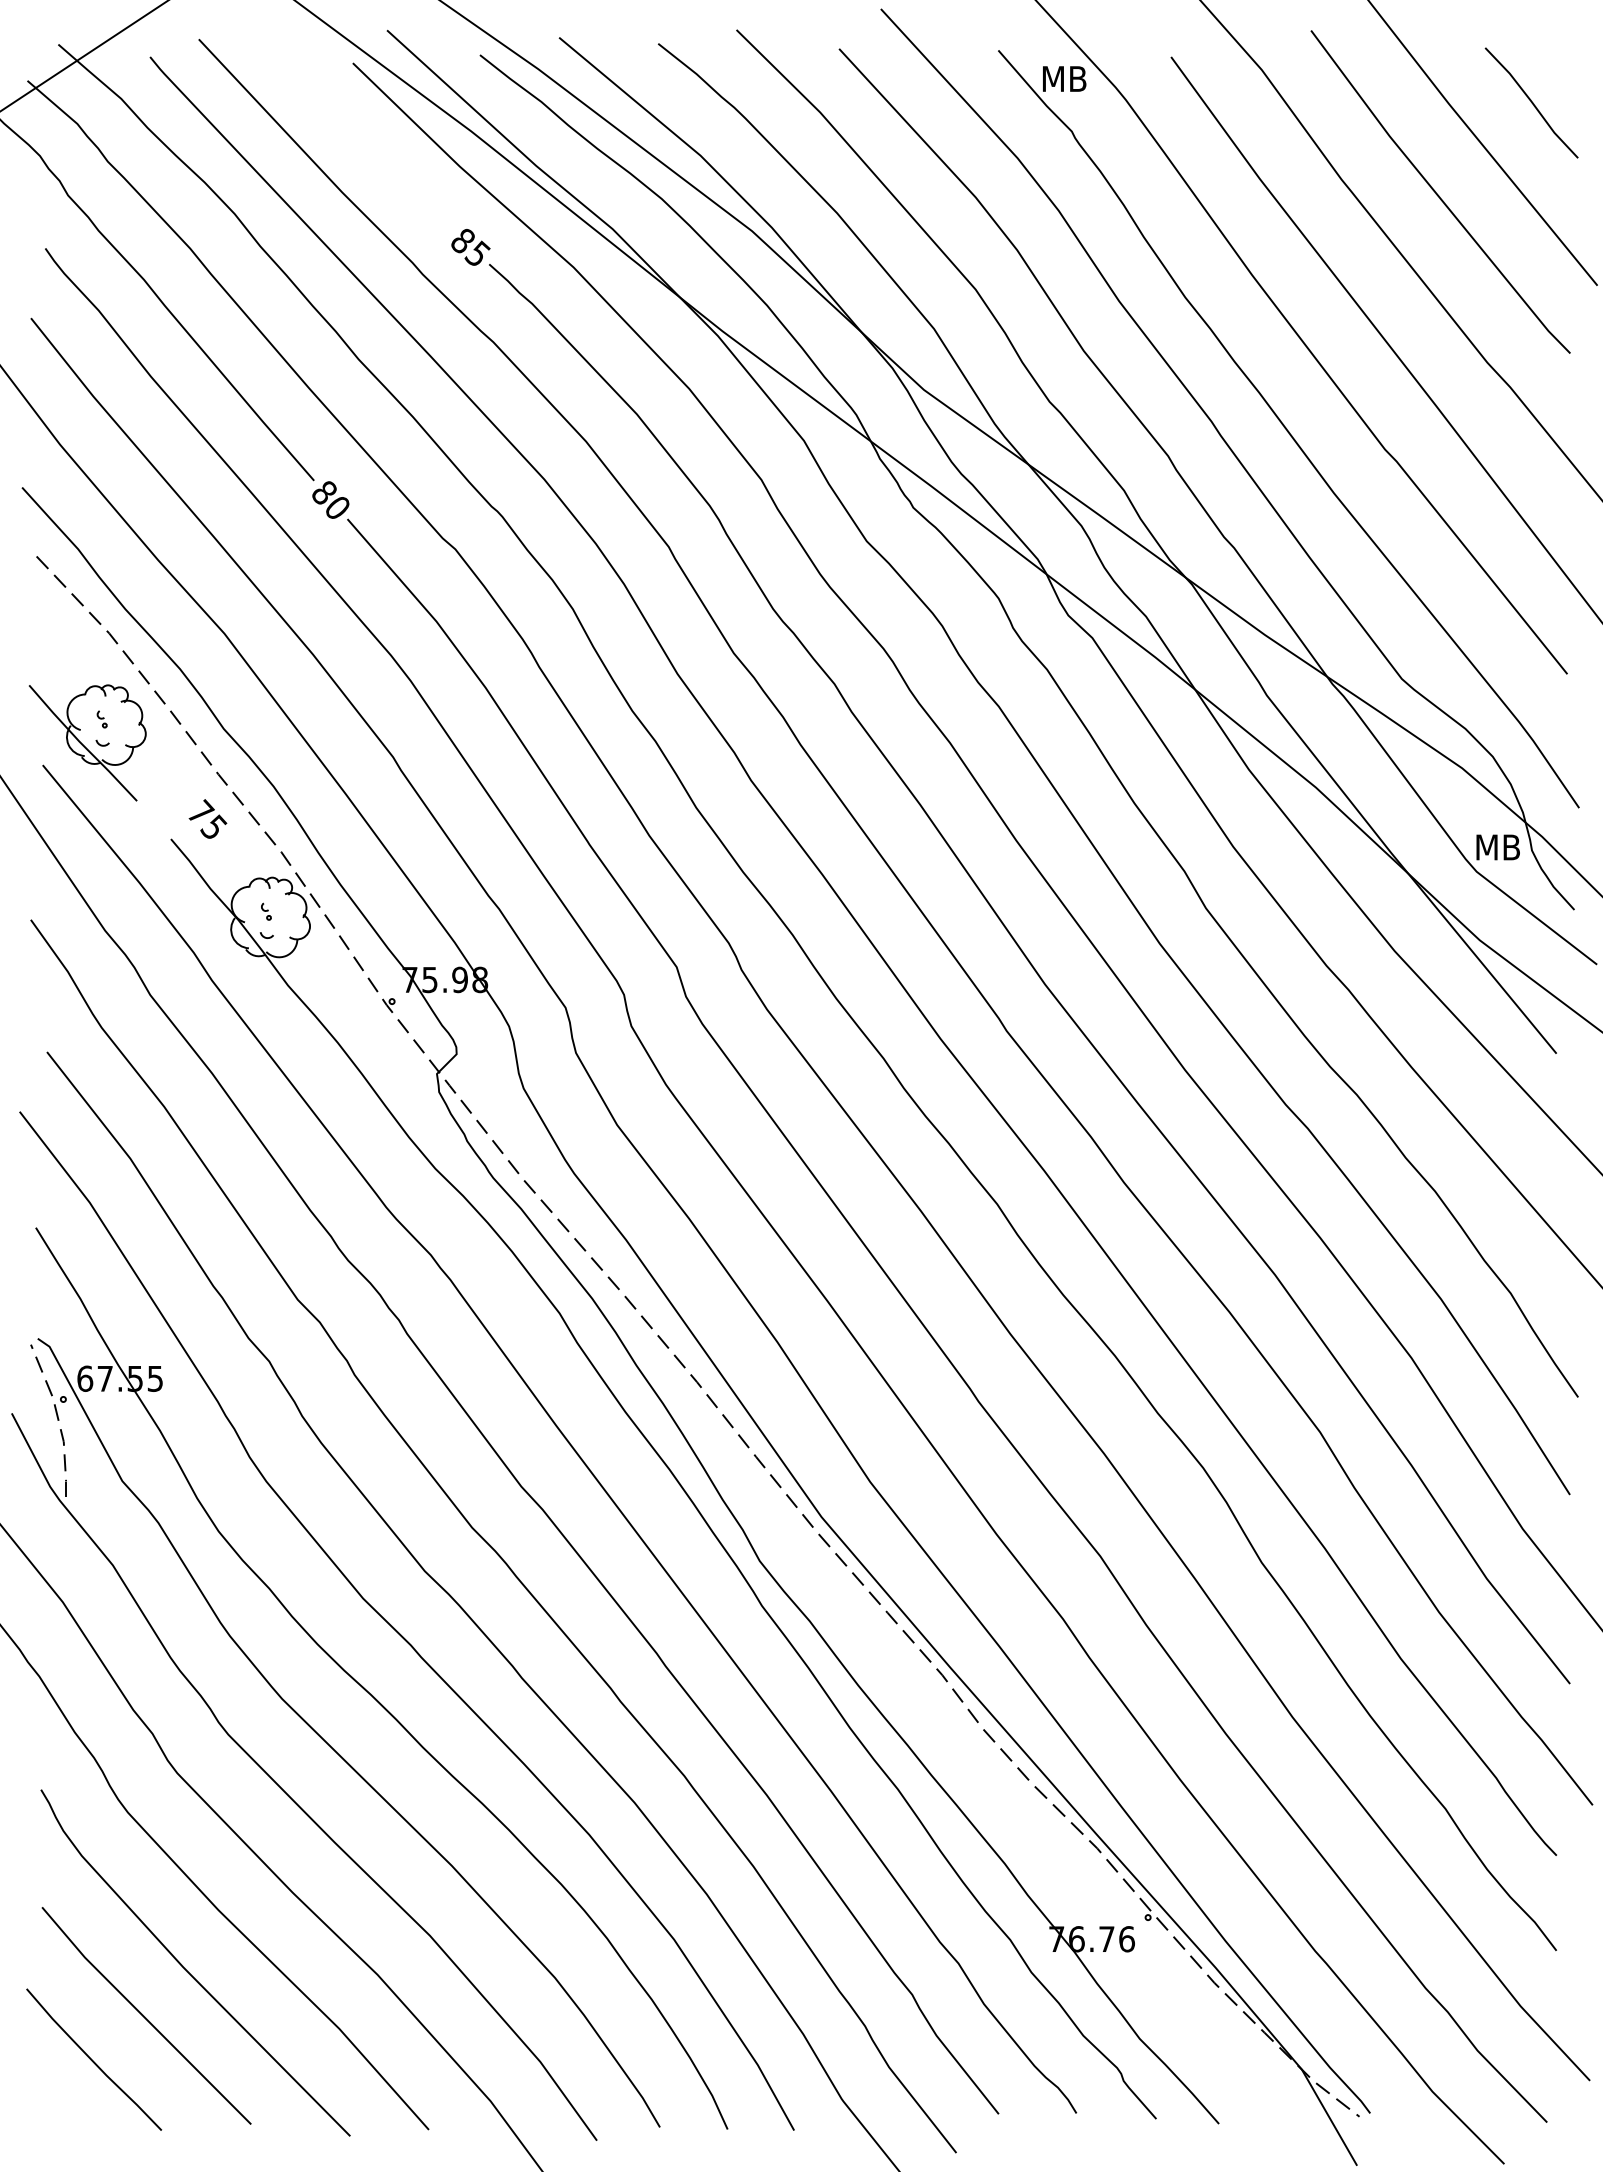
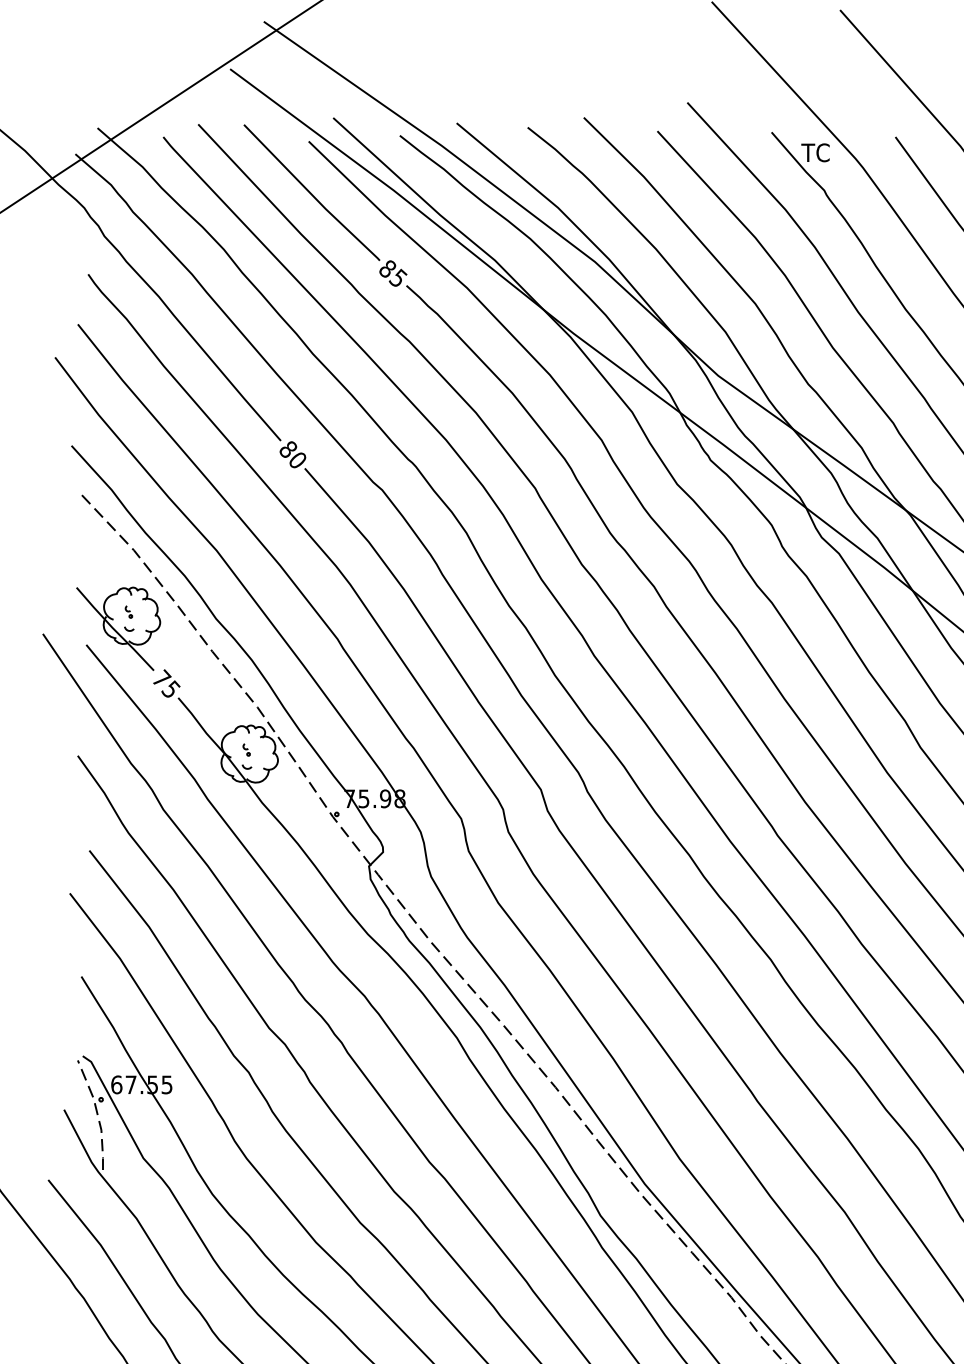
text: (1062, 78) -> (817, 152), MB -> TC
line: (356, 135) -> (311, 193), added
text: (207, 818) -> (166, 683), moved

